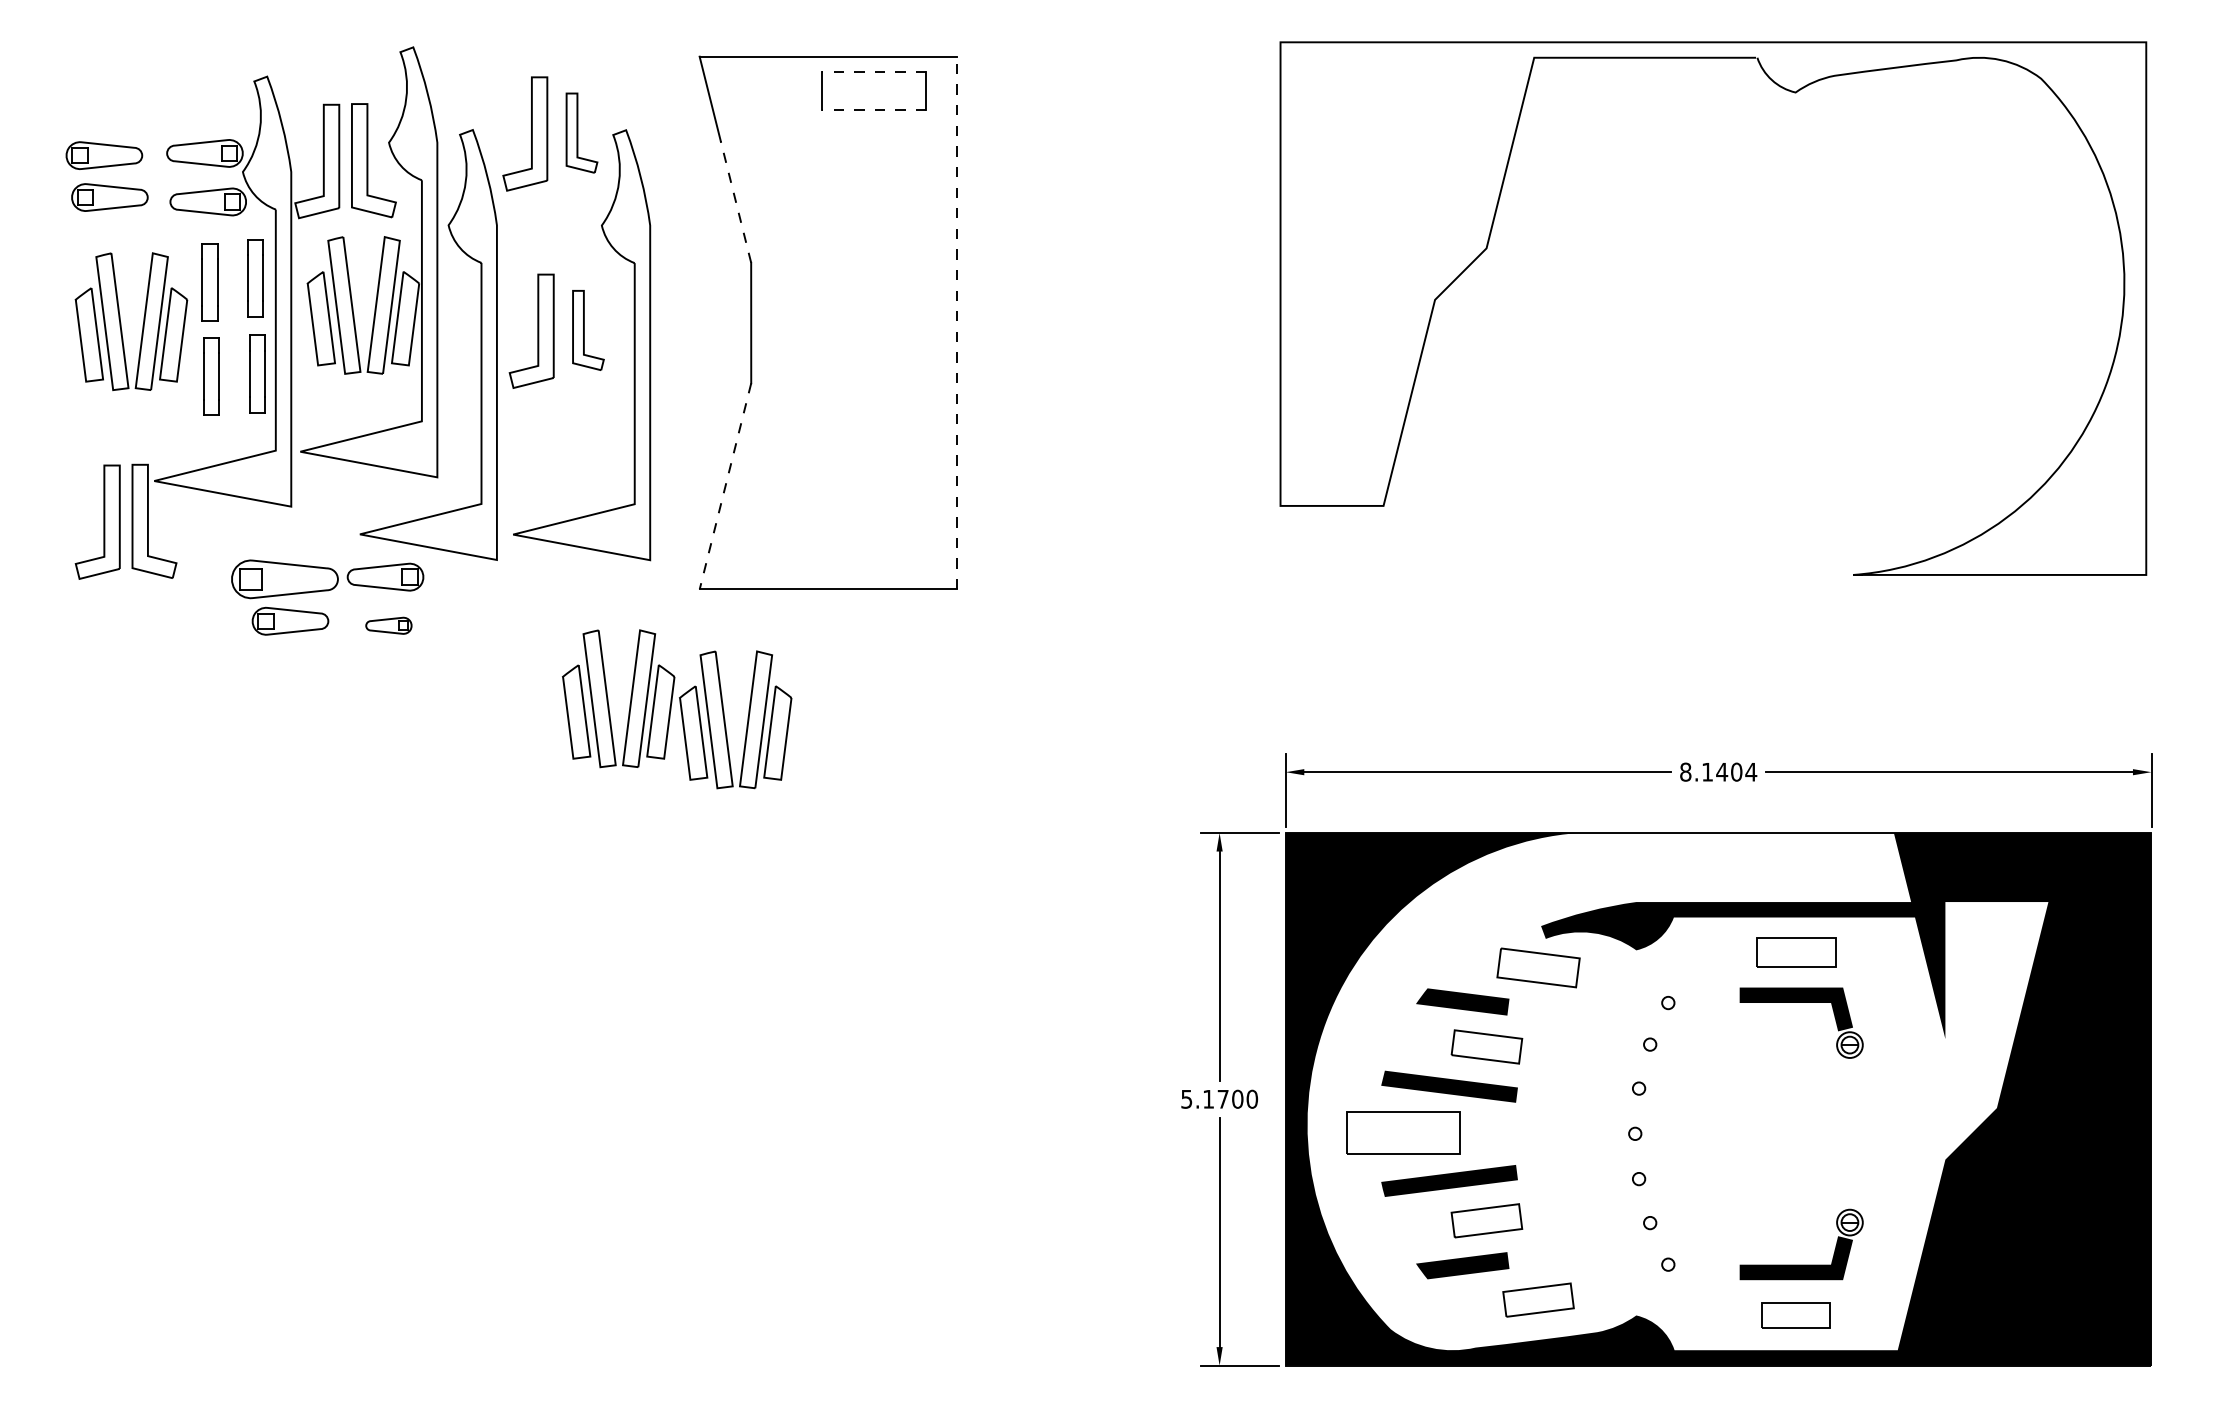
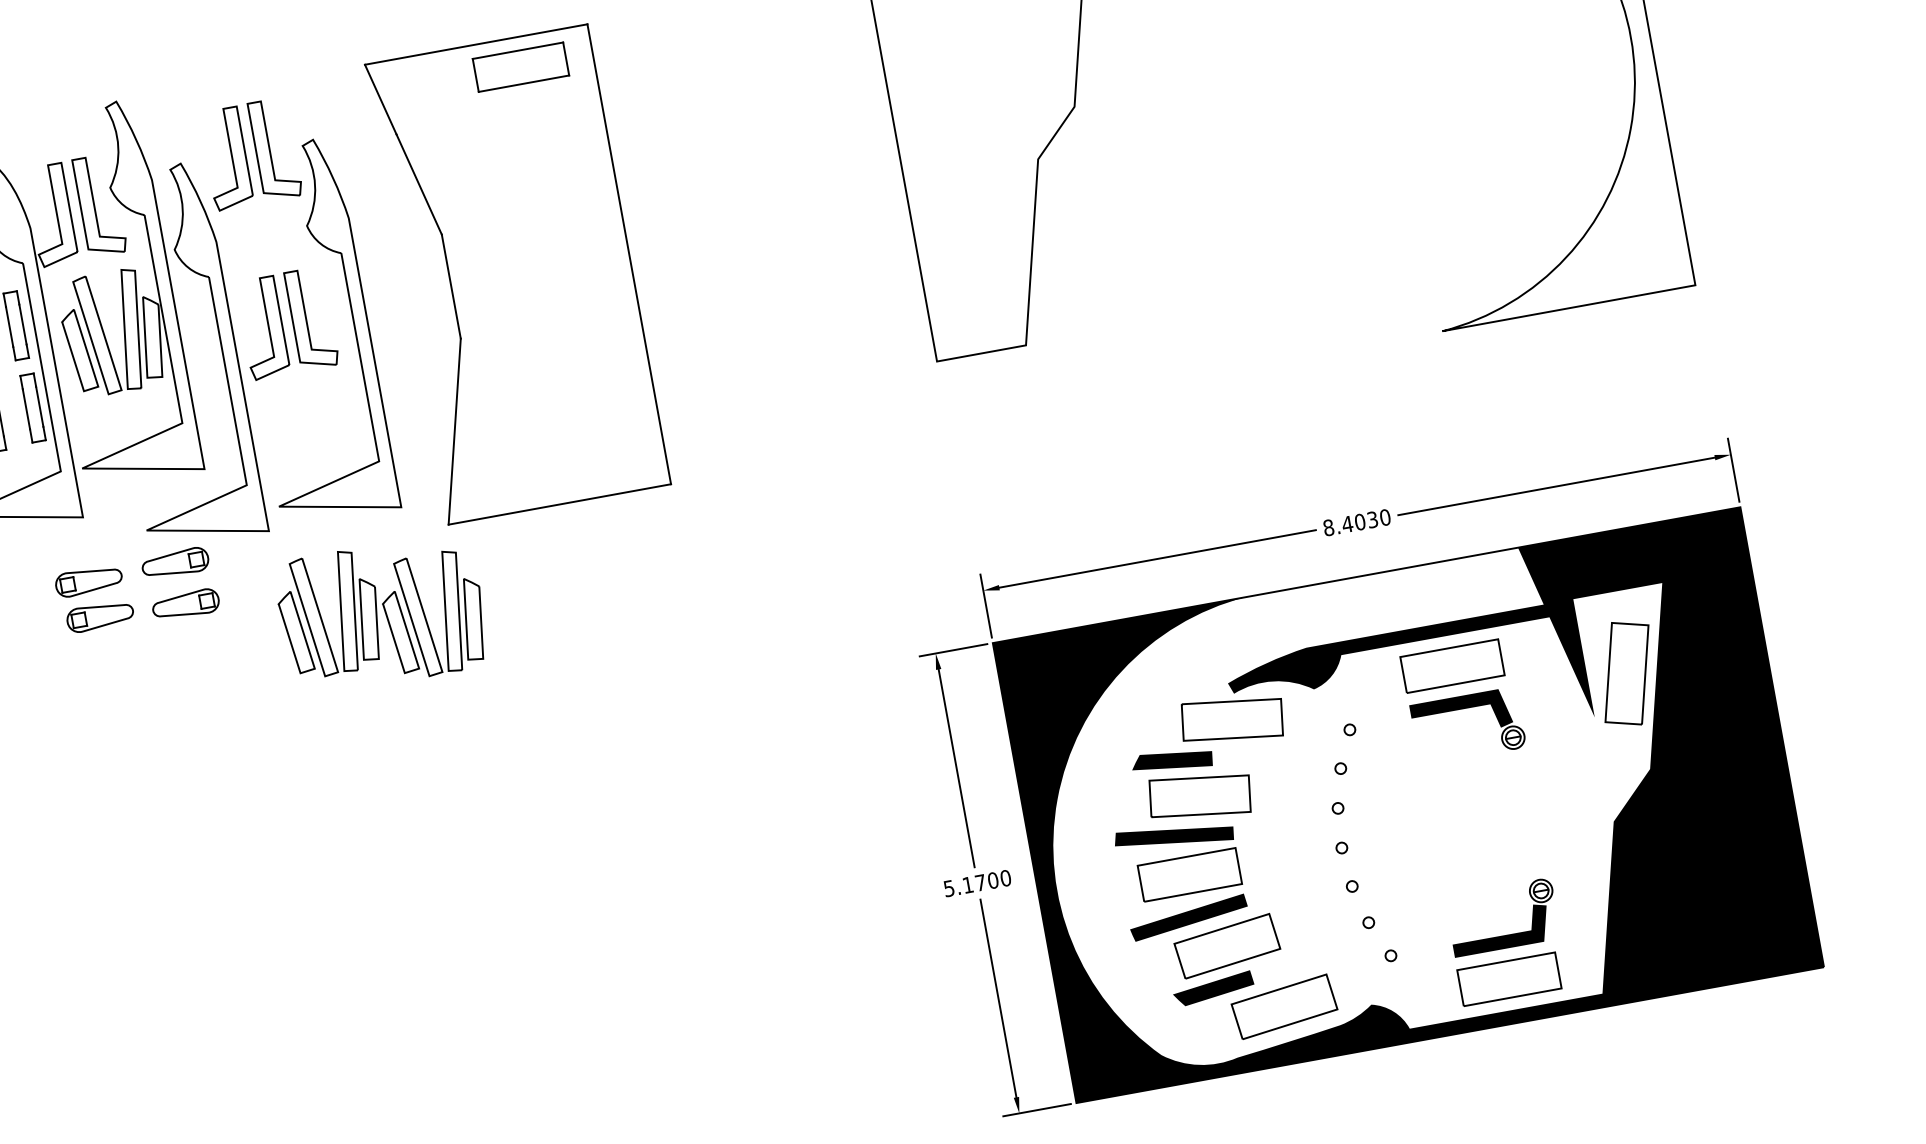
line: (873, 72) -> (517, 51), dashed -> solid
line: (873, 110) -> (523, 83), dashed -> solid
part: (581, 132) -> (274, 148), size x1.43
line: (735, 202) -> (418, 185), dashed -> solid
line: (957, 322) -> (629, 253), dashed -> solid
part: (588, 330) -> (311, 318), size x1.43
line: (725, 486) -> (454, 431), dashed -> solid
part: (284, 579) -> (88, 581), size x0.71
part: (388, 625) -> (185, 604), size x1.67
part: (677, 709) -> (382, 614), moved
text: (1729, 771) -> (1366, 520), 8.1404 -> 8.4030
part: (1796, 952) -> (1452, 666), size x1.43
part: (1538, 967) -> (1232, 719), size x1.43
part: (1990, 996) -> (1627, 673), added
part: (1486, 1046) -> (1199, 795), size x1.67
part: (1403, 1132) -> (1189, 874), moved
part: (1486, 1220) -> (1227, 946), size x1.67
part: (1538, 1299) -> (1284, 1006), size x1.67
part: (1796, 1314) -> (1509, 978), size x1.67

